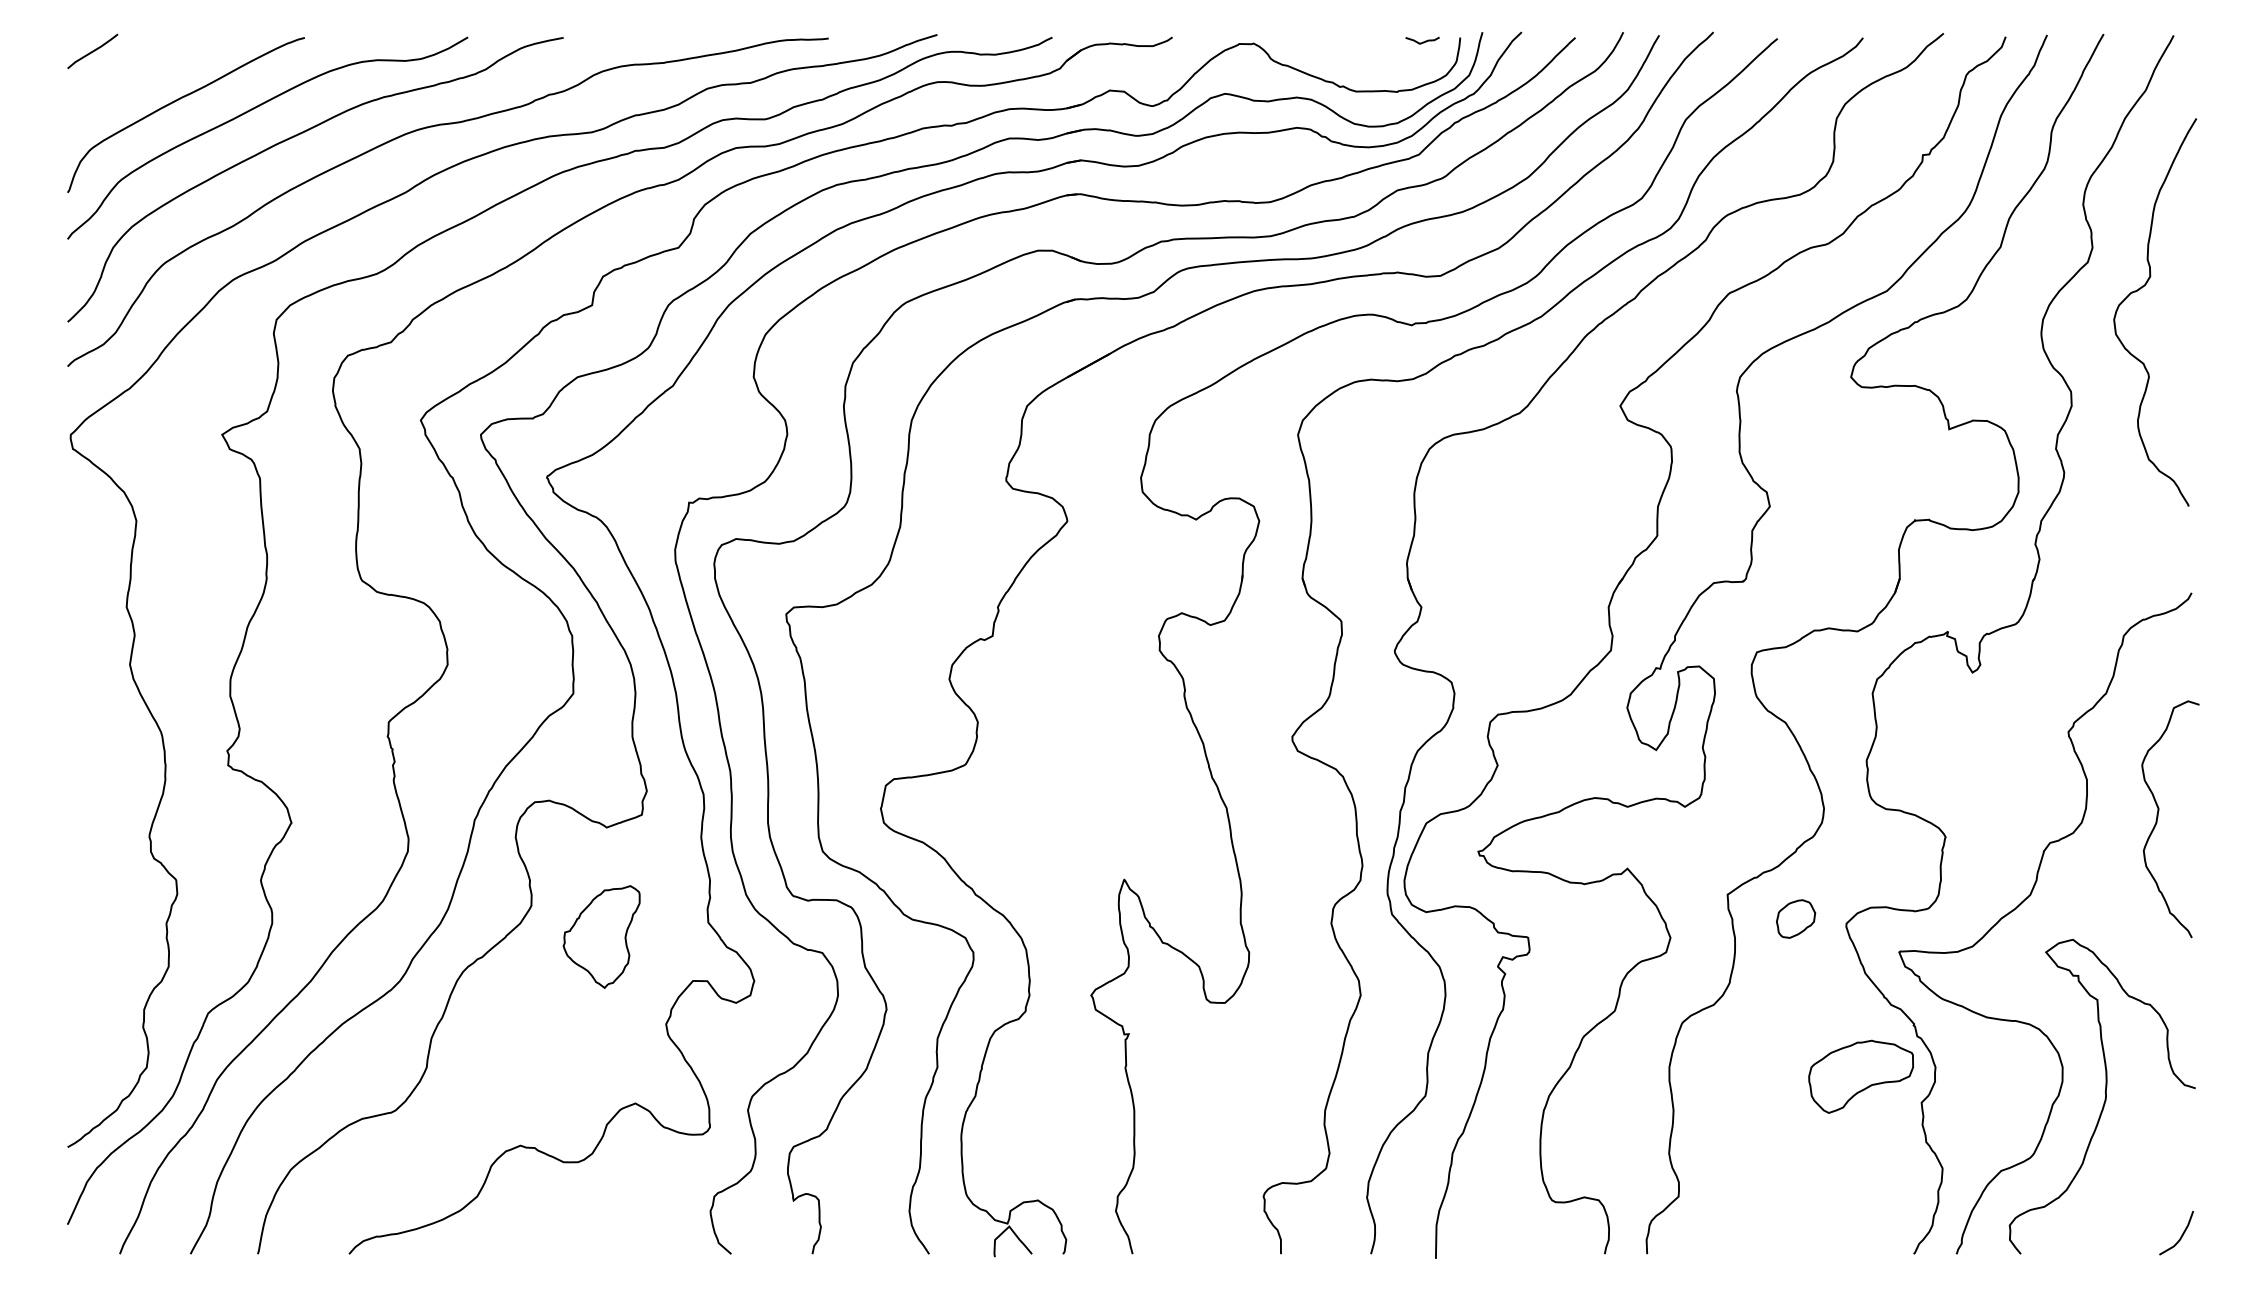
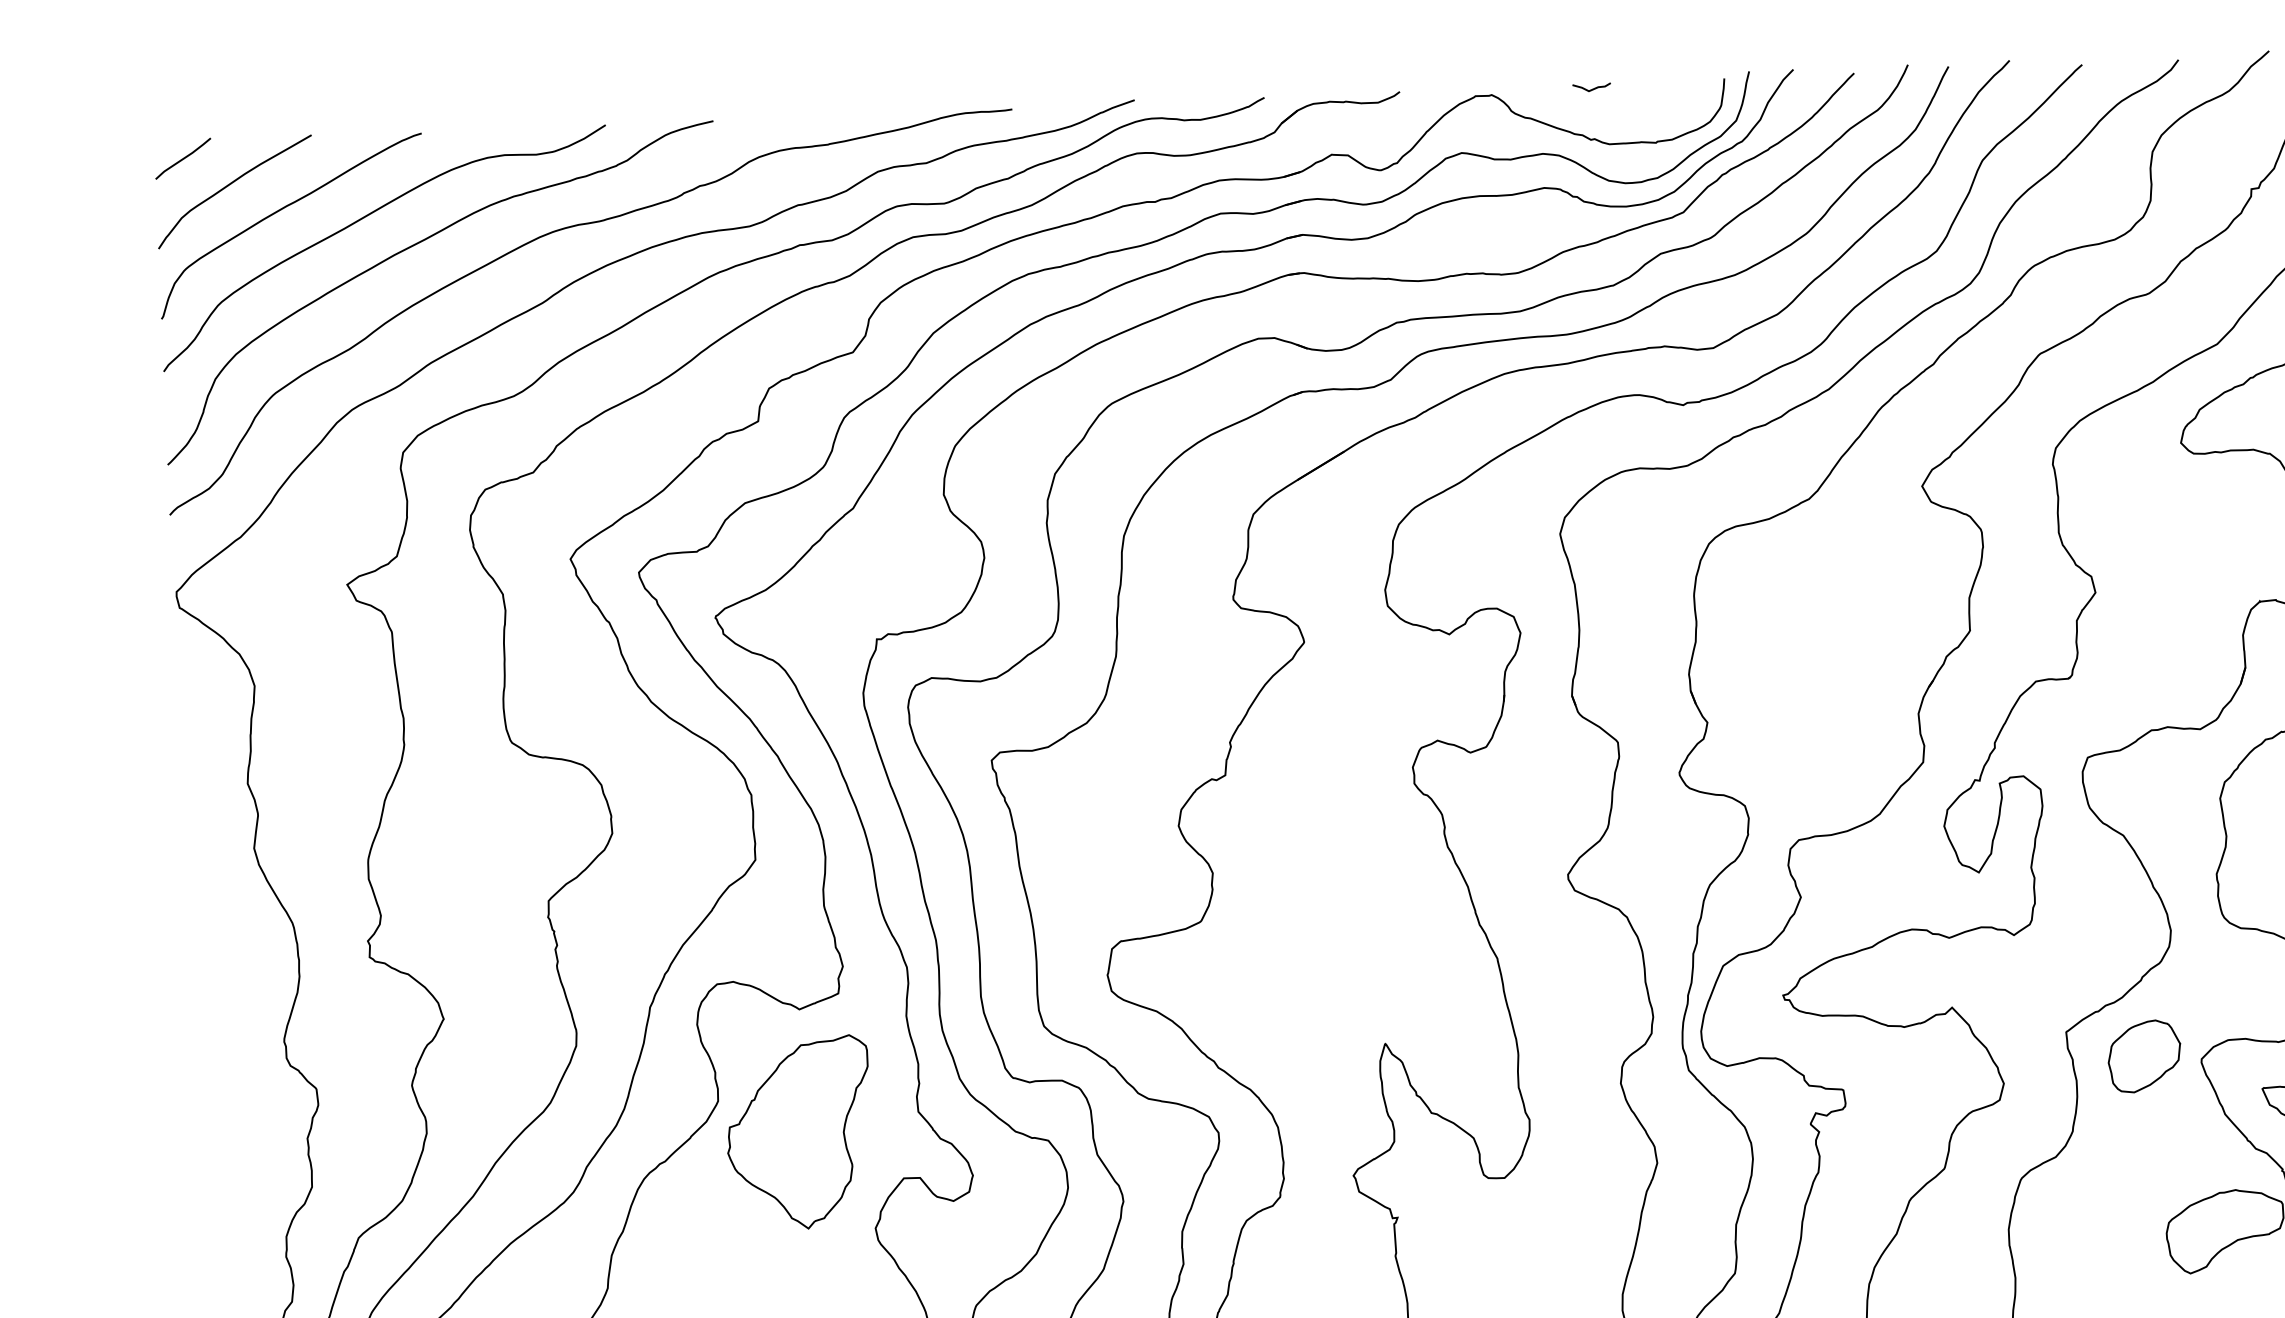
curve: (1422, 41) -> (1591, 88), moved
curve: (132, 77) -> (229, 186), added
part: (1795, 918) -> (2143, 1055), size x1.67
part: (601, 936) -> (798, 1132), size x1.67

